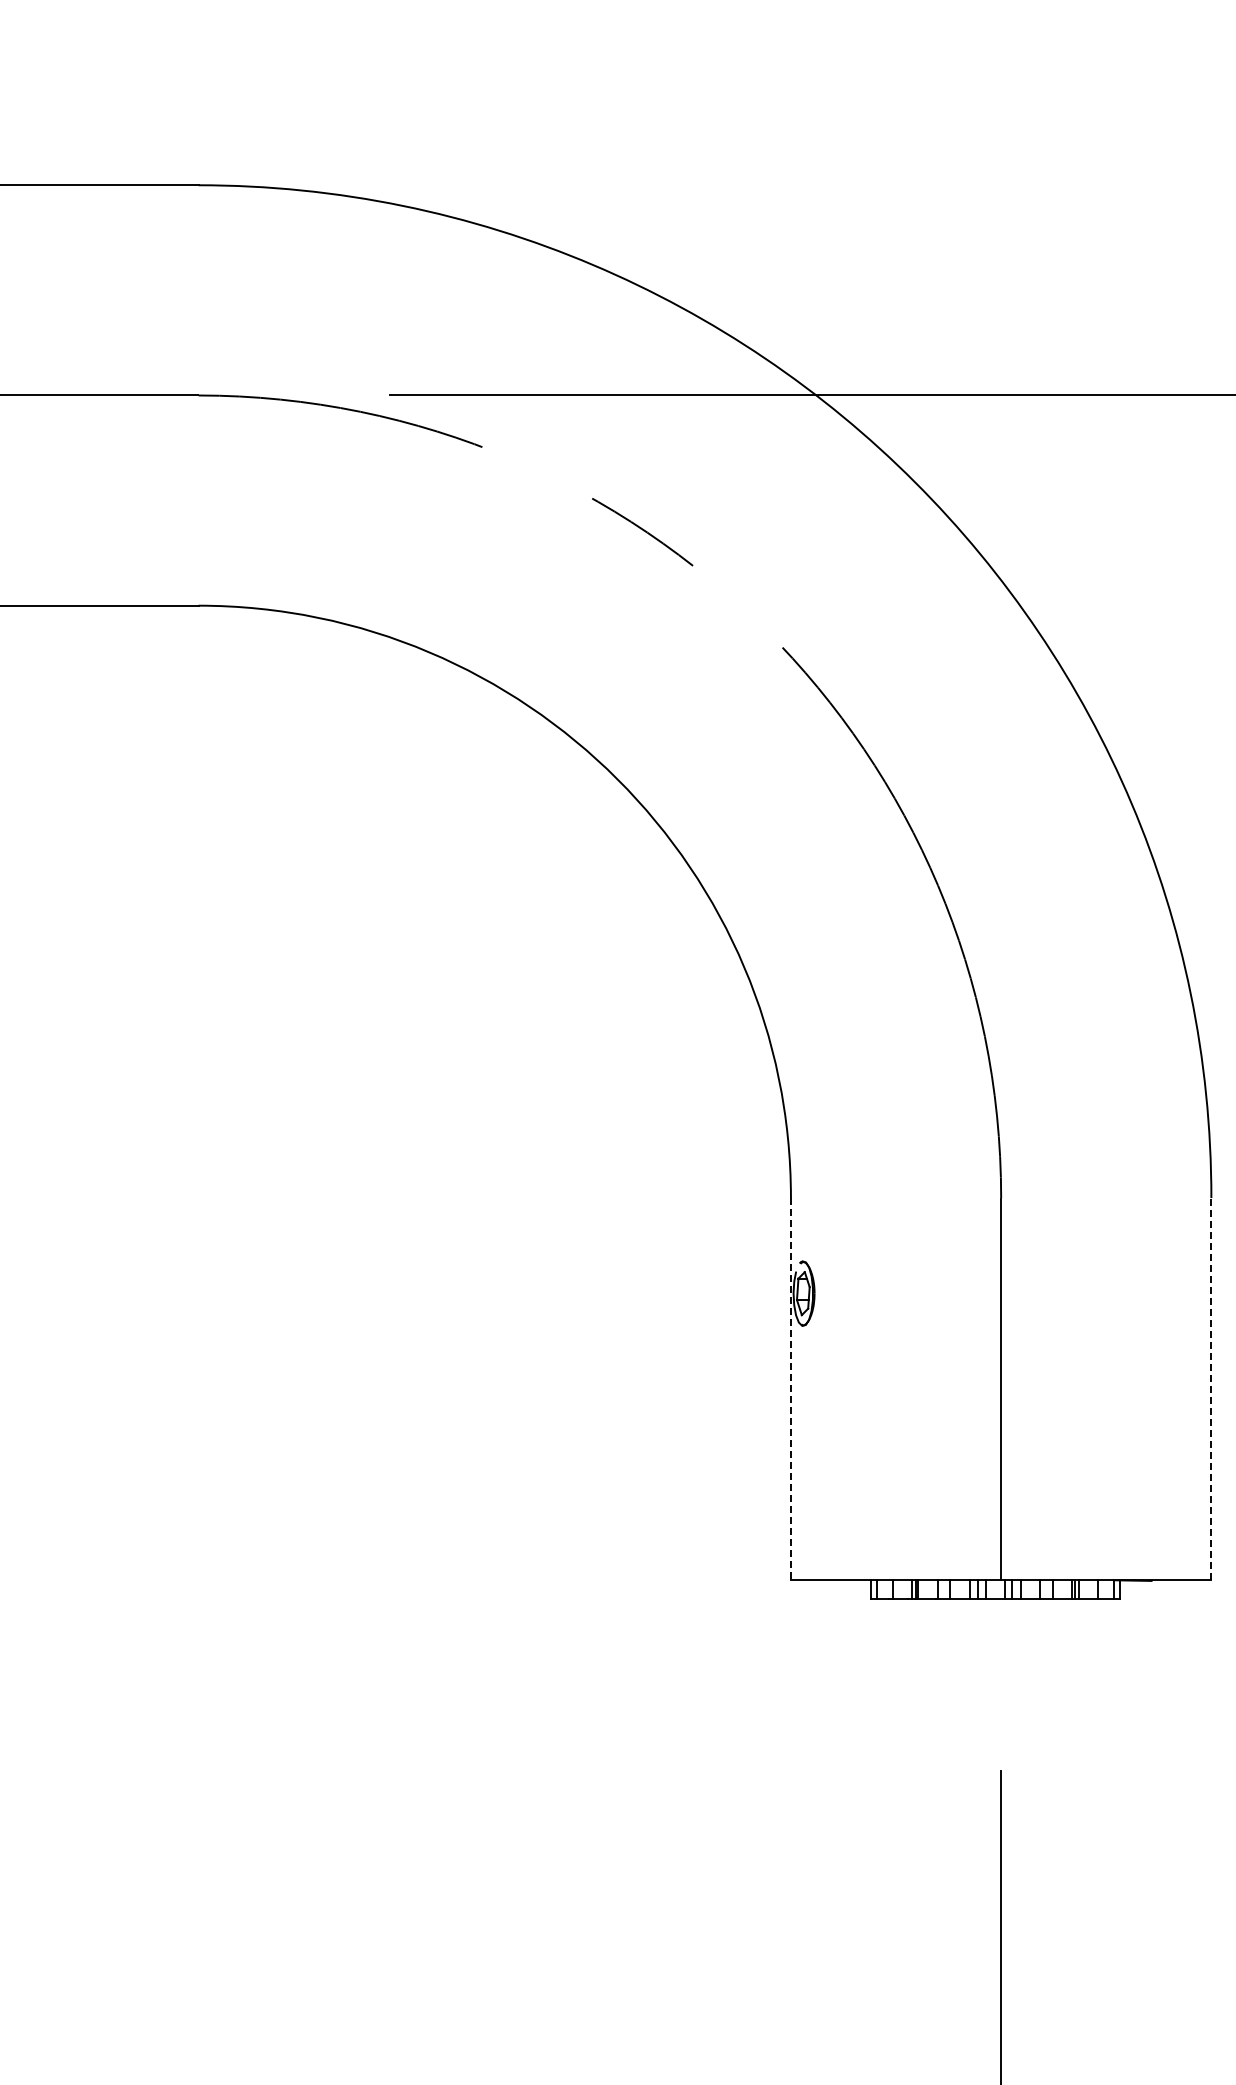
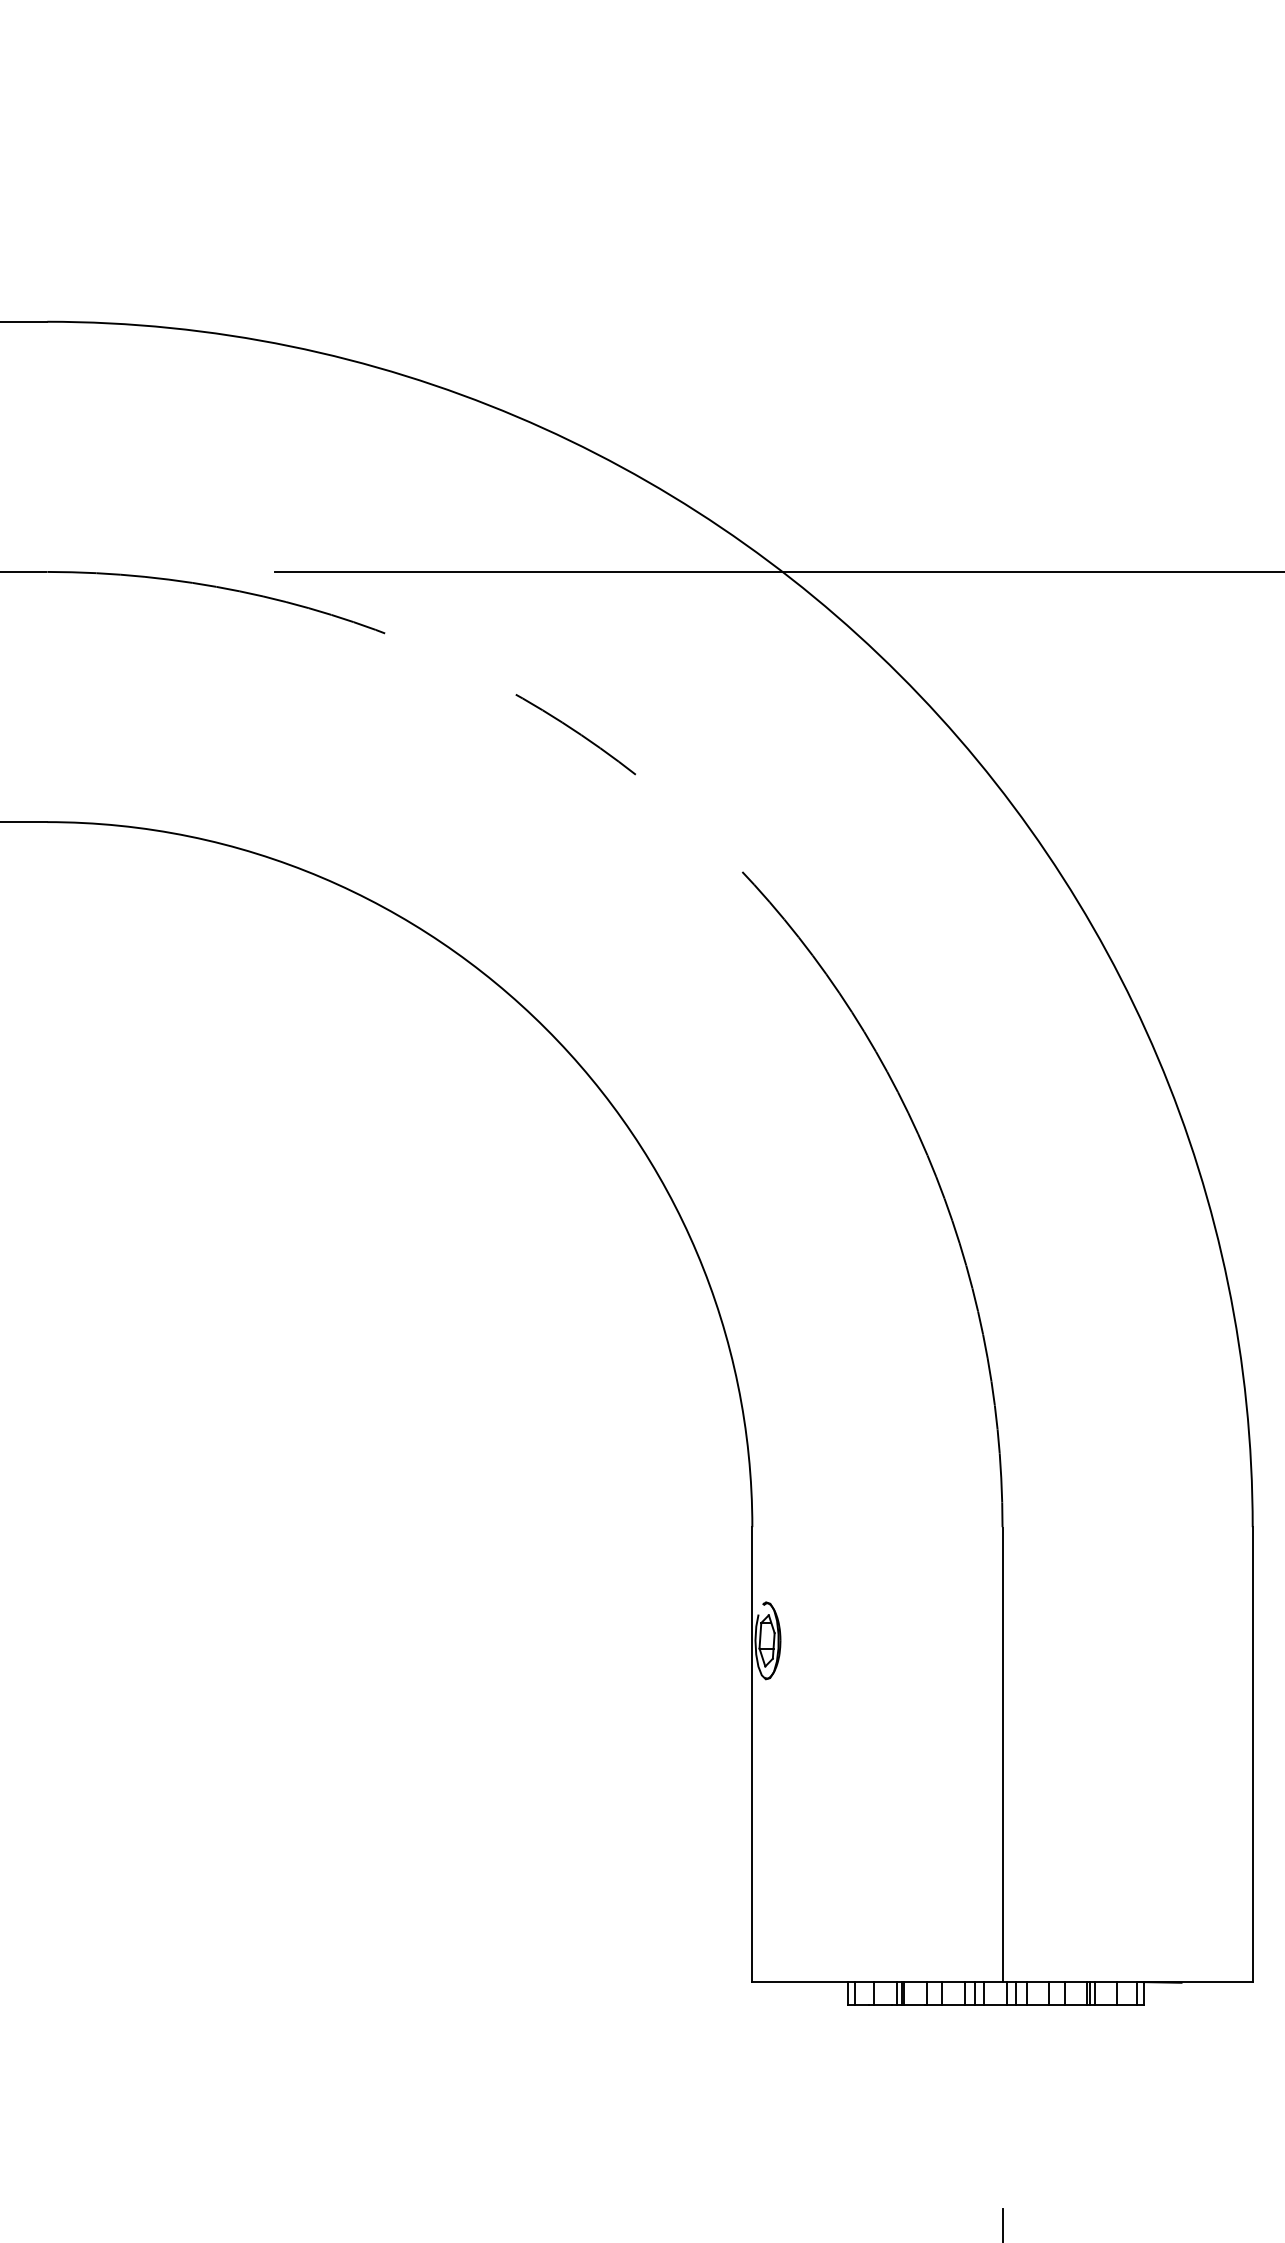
line: (1211, 1388) -> (1252, 1753), dashed -> solid
line: (790, 1389) -> (751, 1754), dashed -> solid

